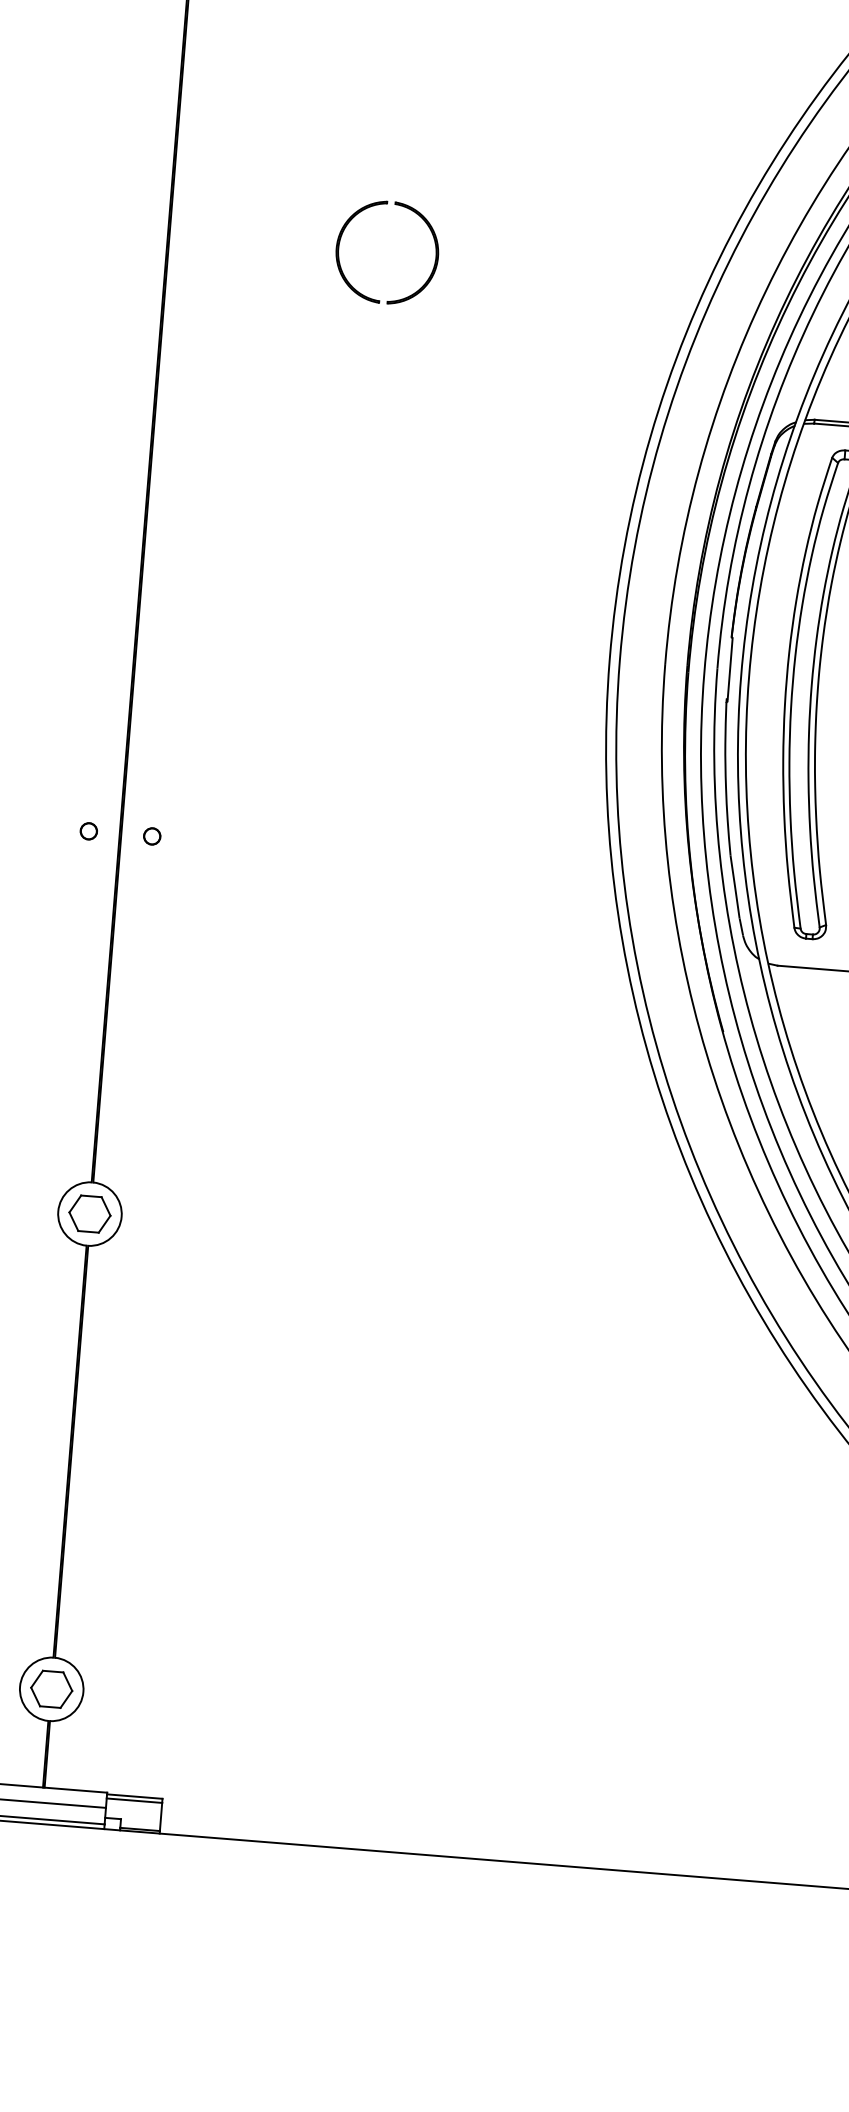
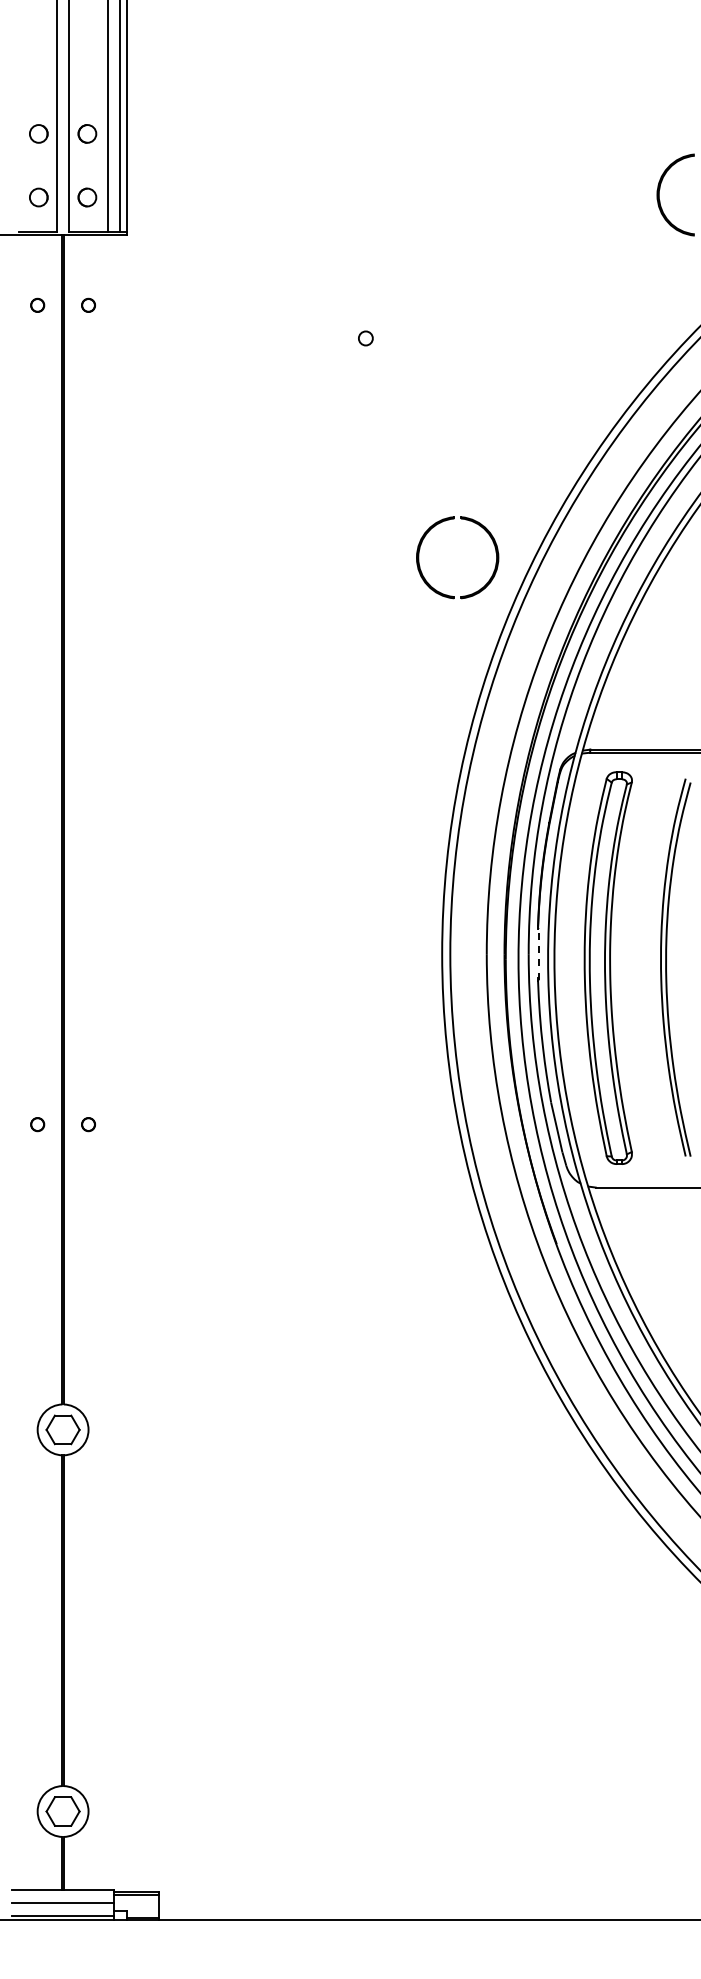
part: (349, 224) -> (425, 537), moved
line: (729, 669) -> (538, 954), solid -> dashed

